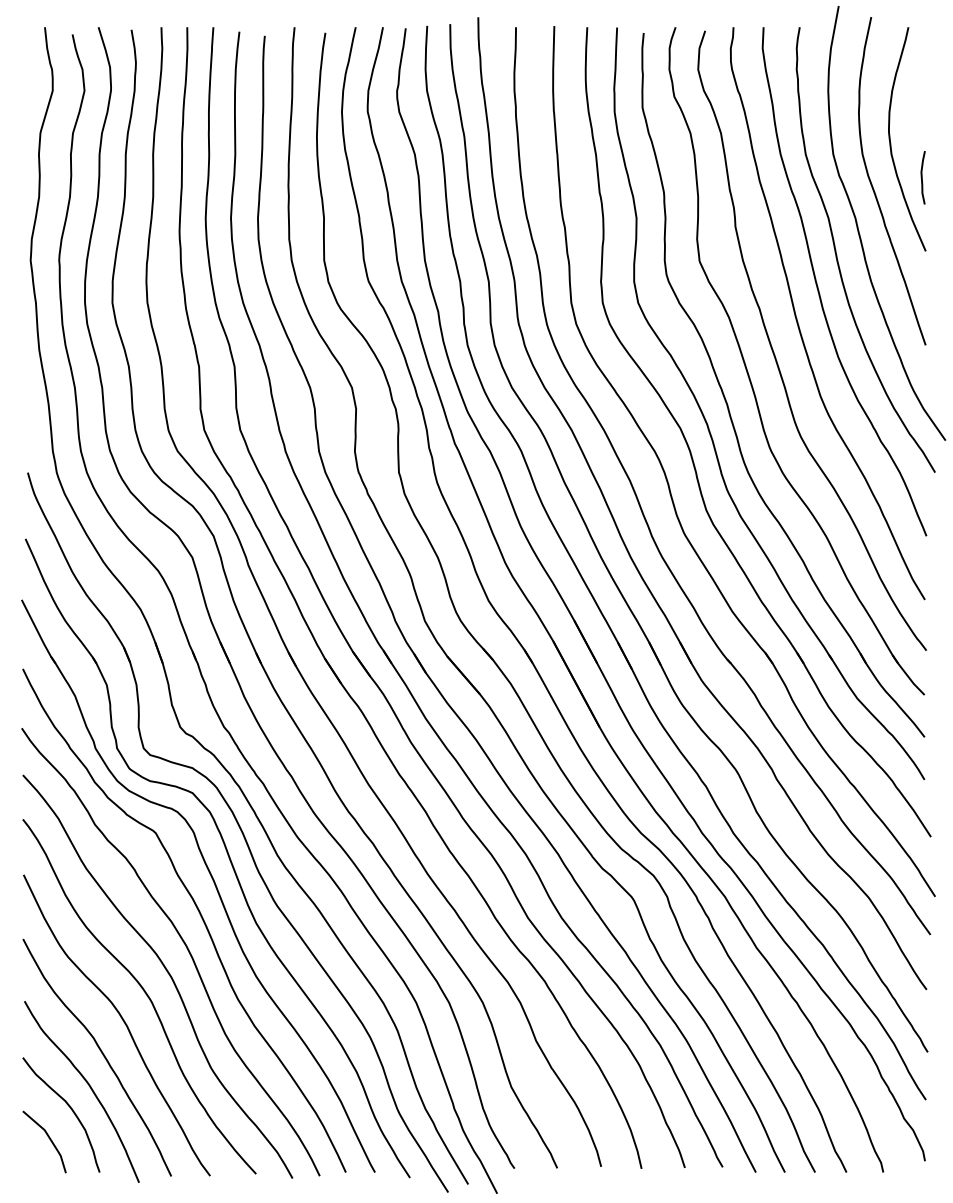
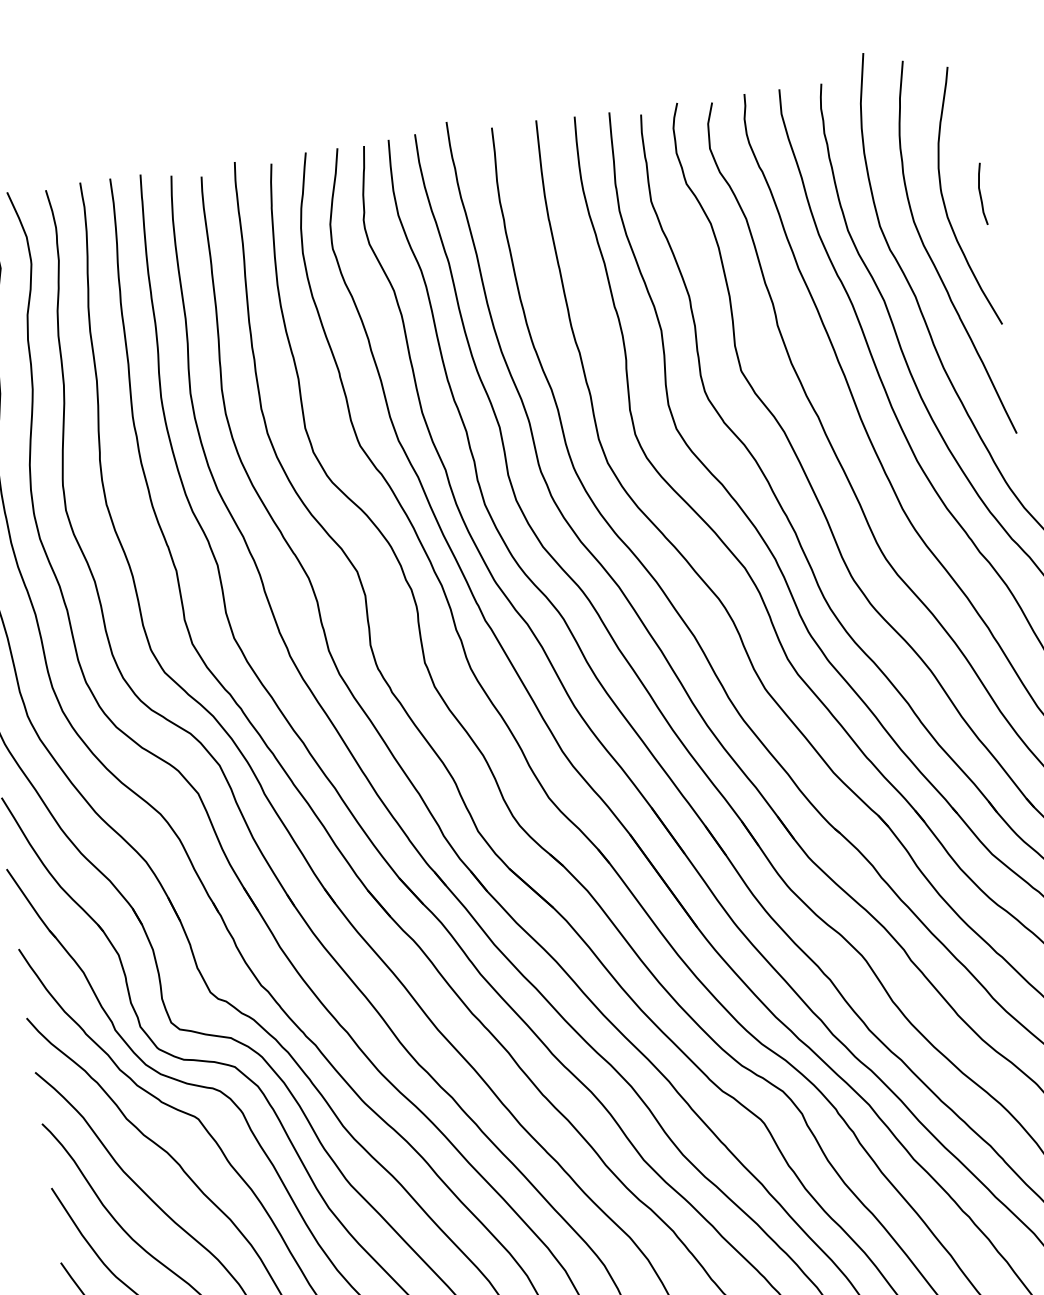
curve: (922, 177) -> (981, 193), moved

